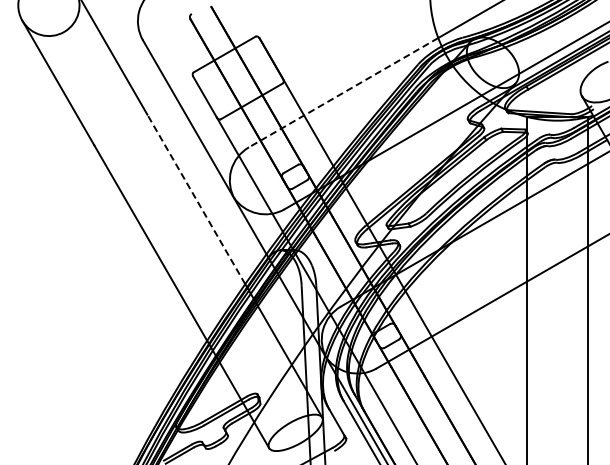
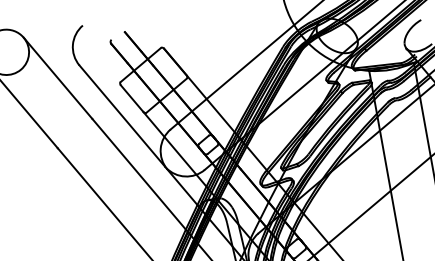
line: (343, 92) -> (232, 77), dashed -> solid
line: (196, 199) -> (139, 174), dashed -> solid

